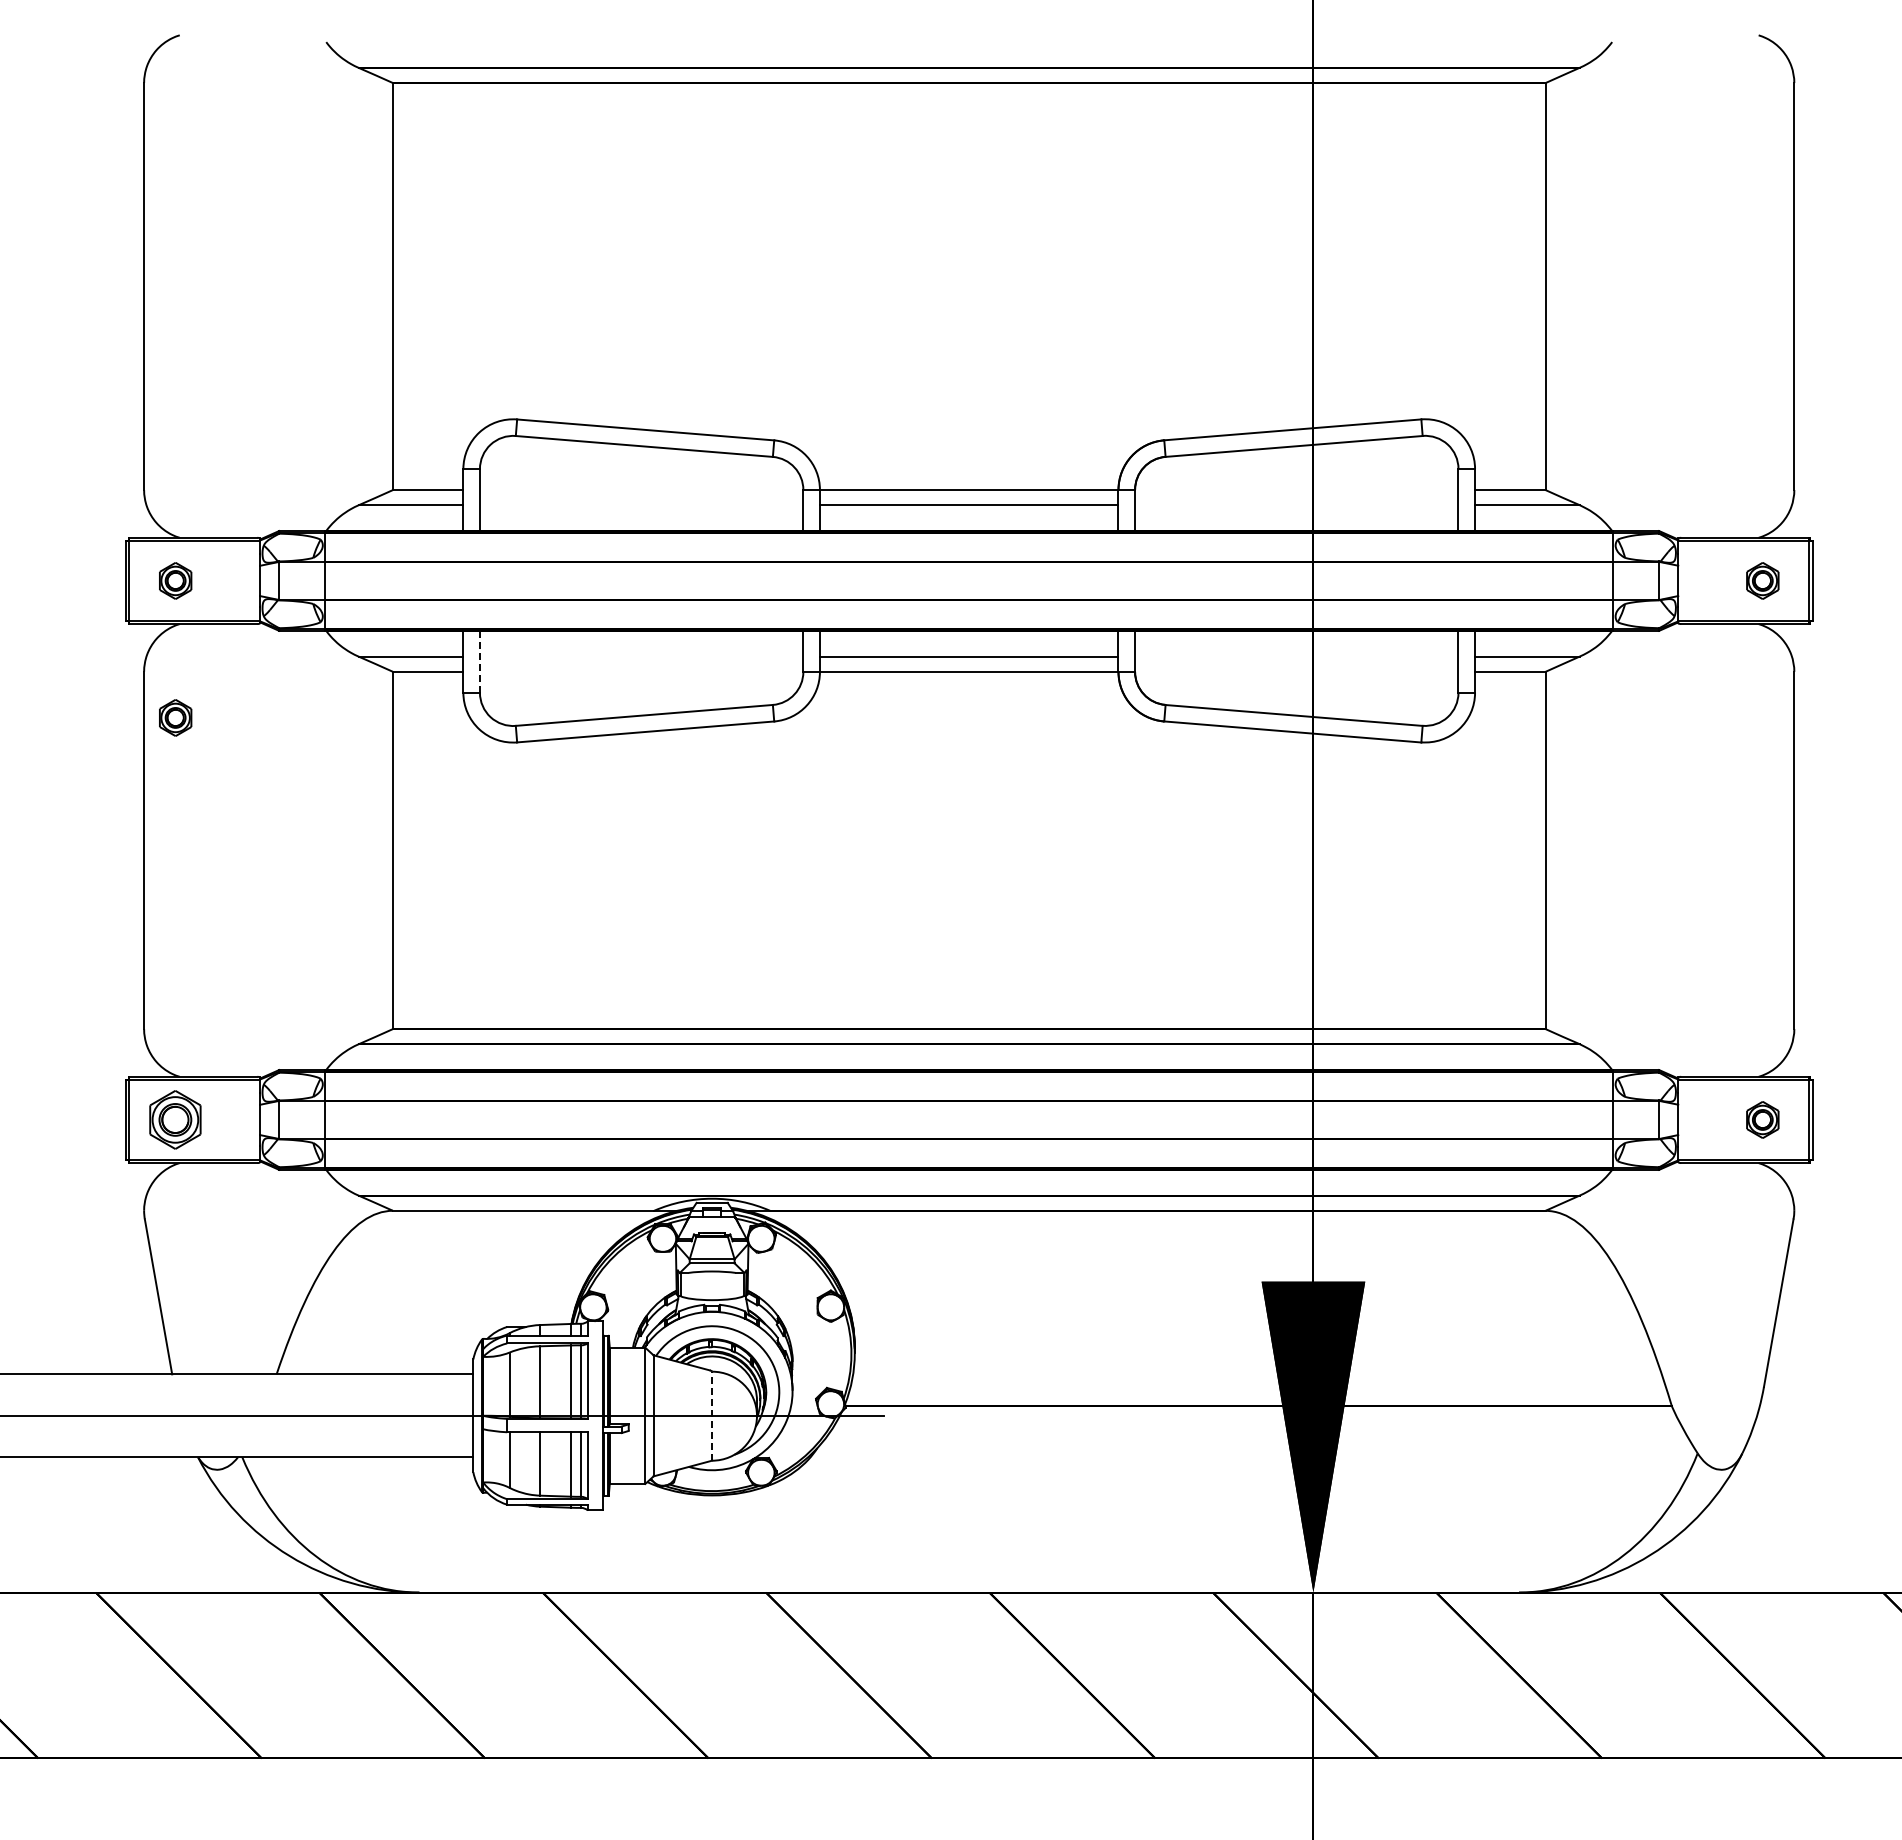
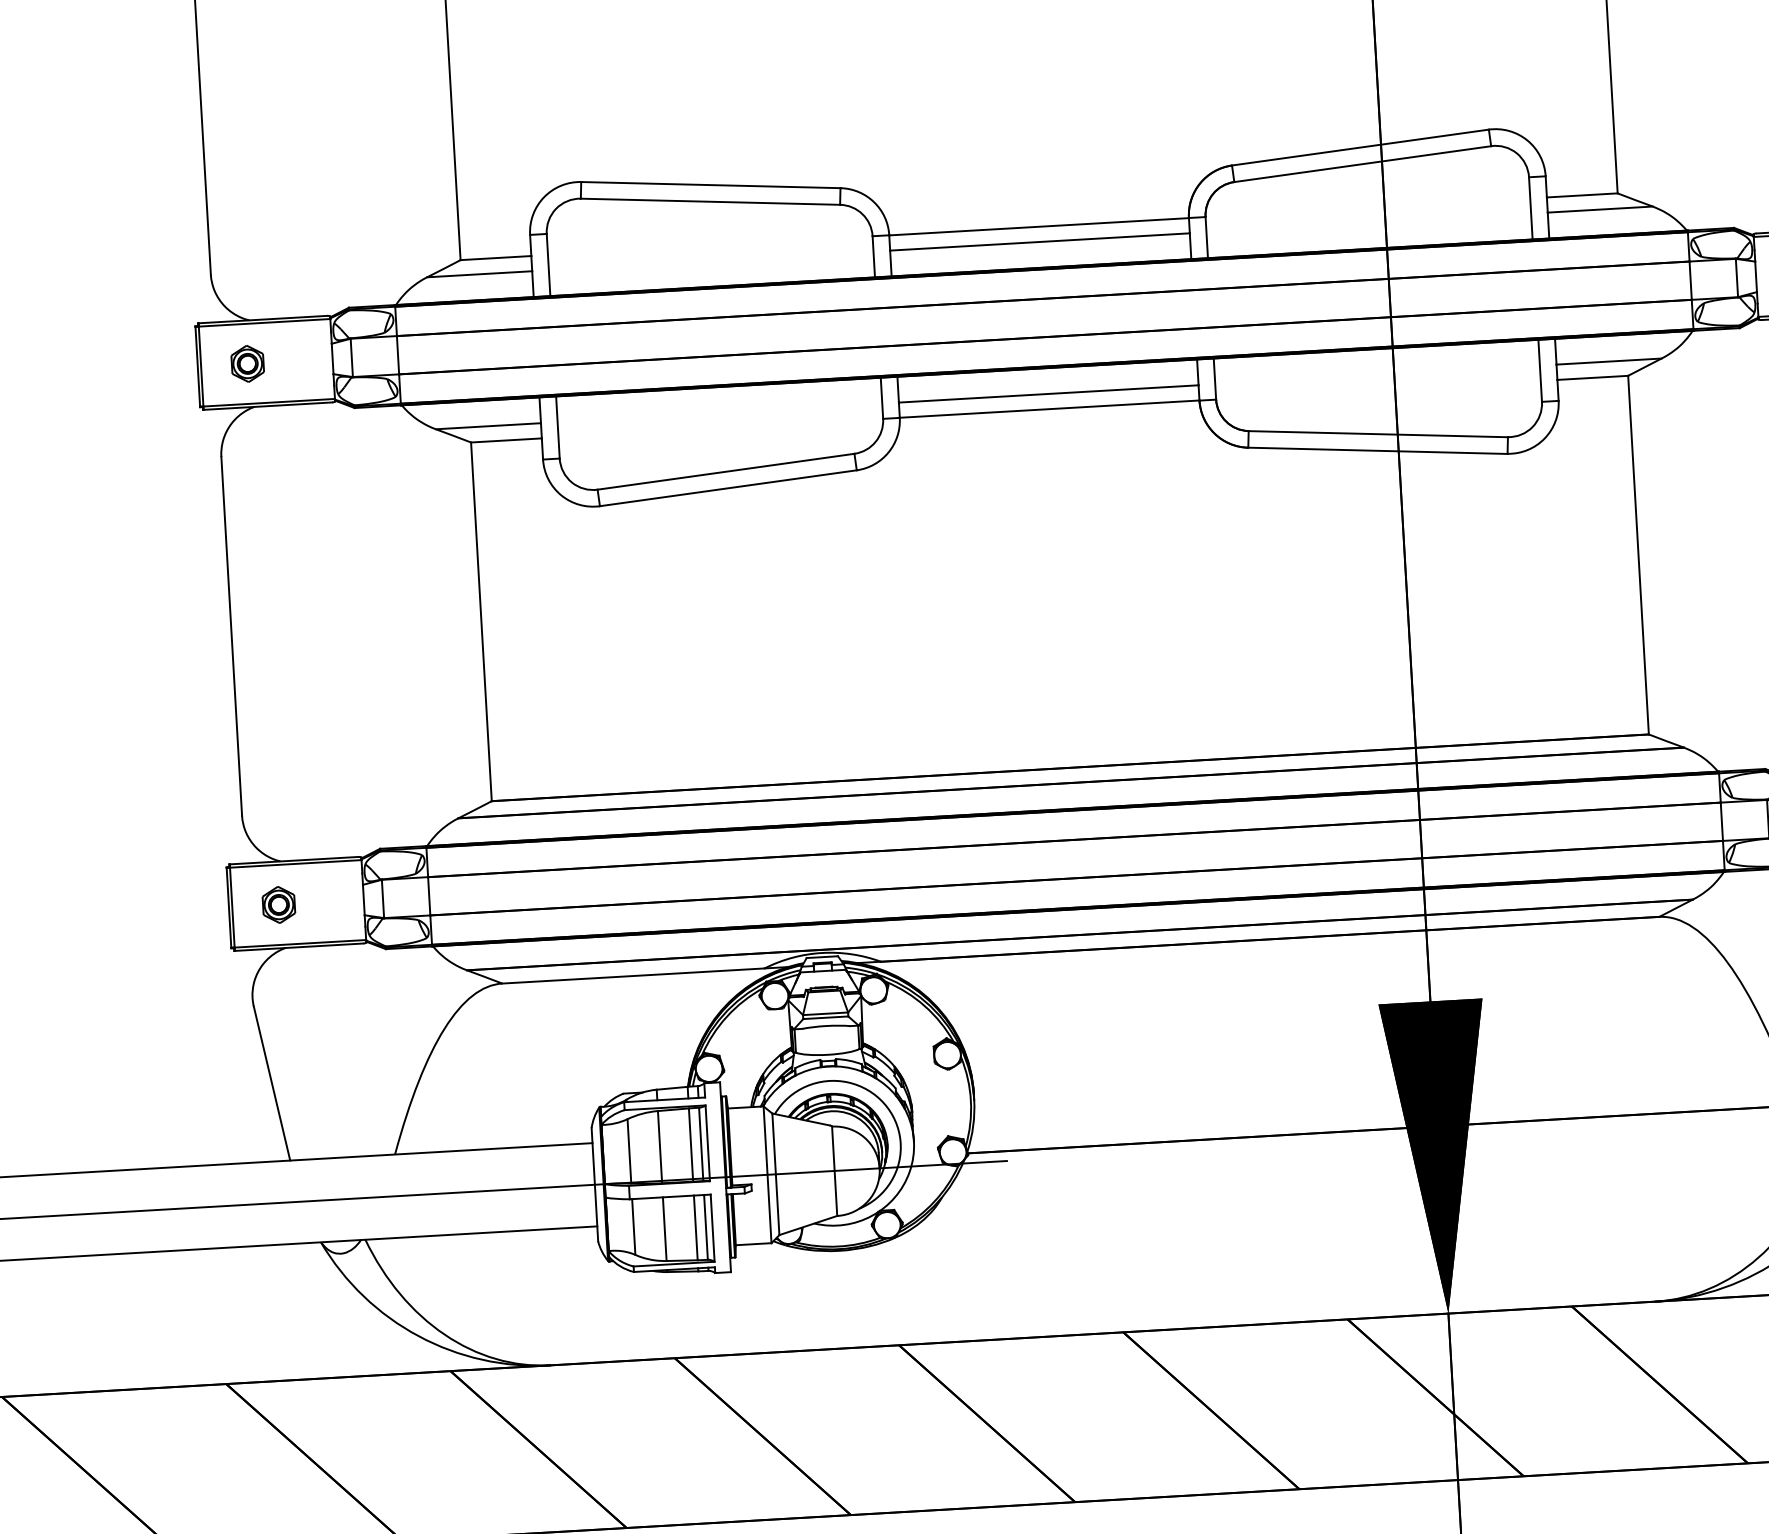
line: (479, 661) -> (557, 427), dashed -> solid
part: (175, 717) -> (255, 500), removed
part: (175, 1119) -> (278, 904), size x0.62
line: (712, 1416) -> (835, 1171), dashed -> solid

